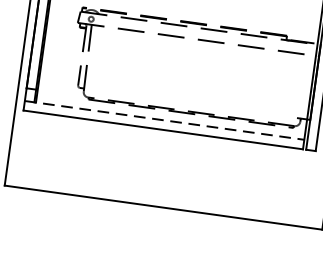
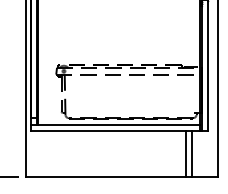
line: (164, 120) -> (115, 125), dashed -> solid
line: (273, 184) -> (185, 154), added
line: (282, 185) -> (191, 154), added

